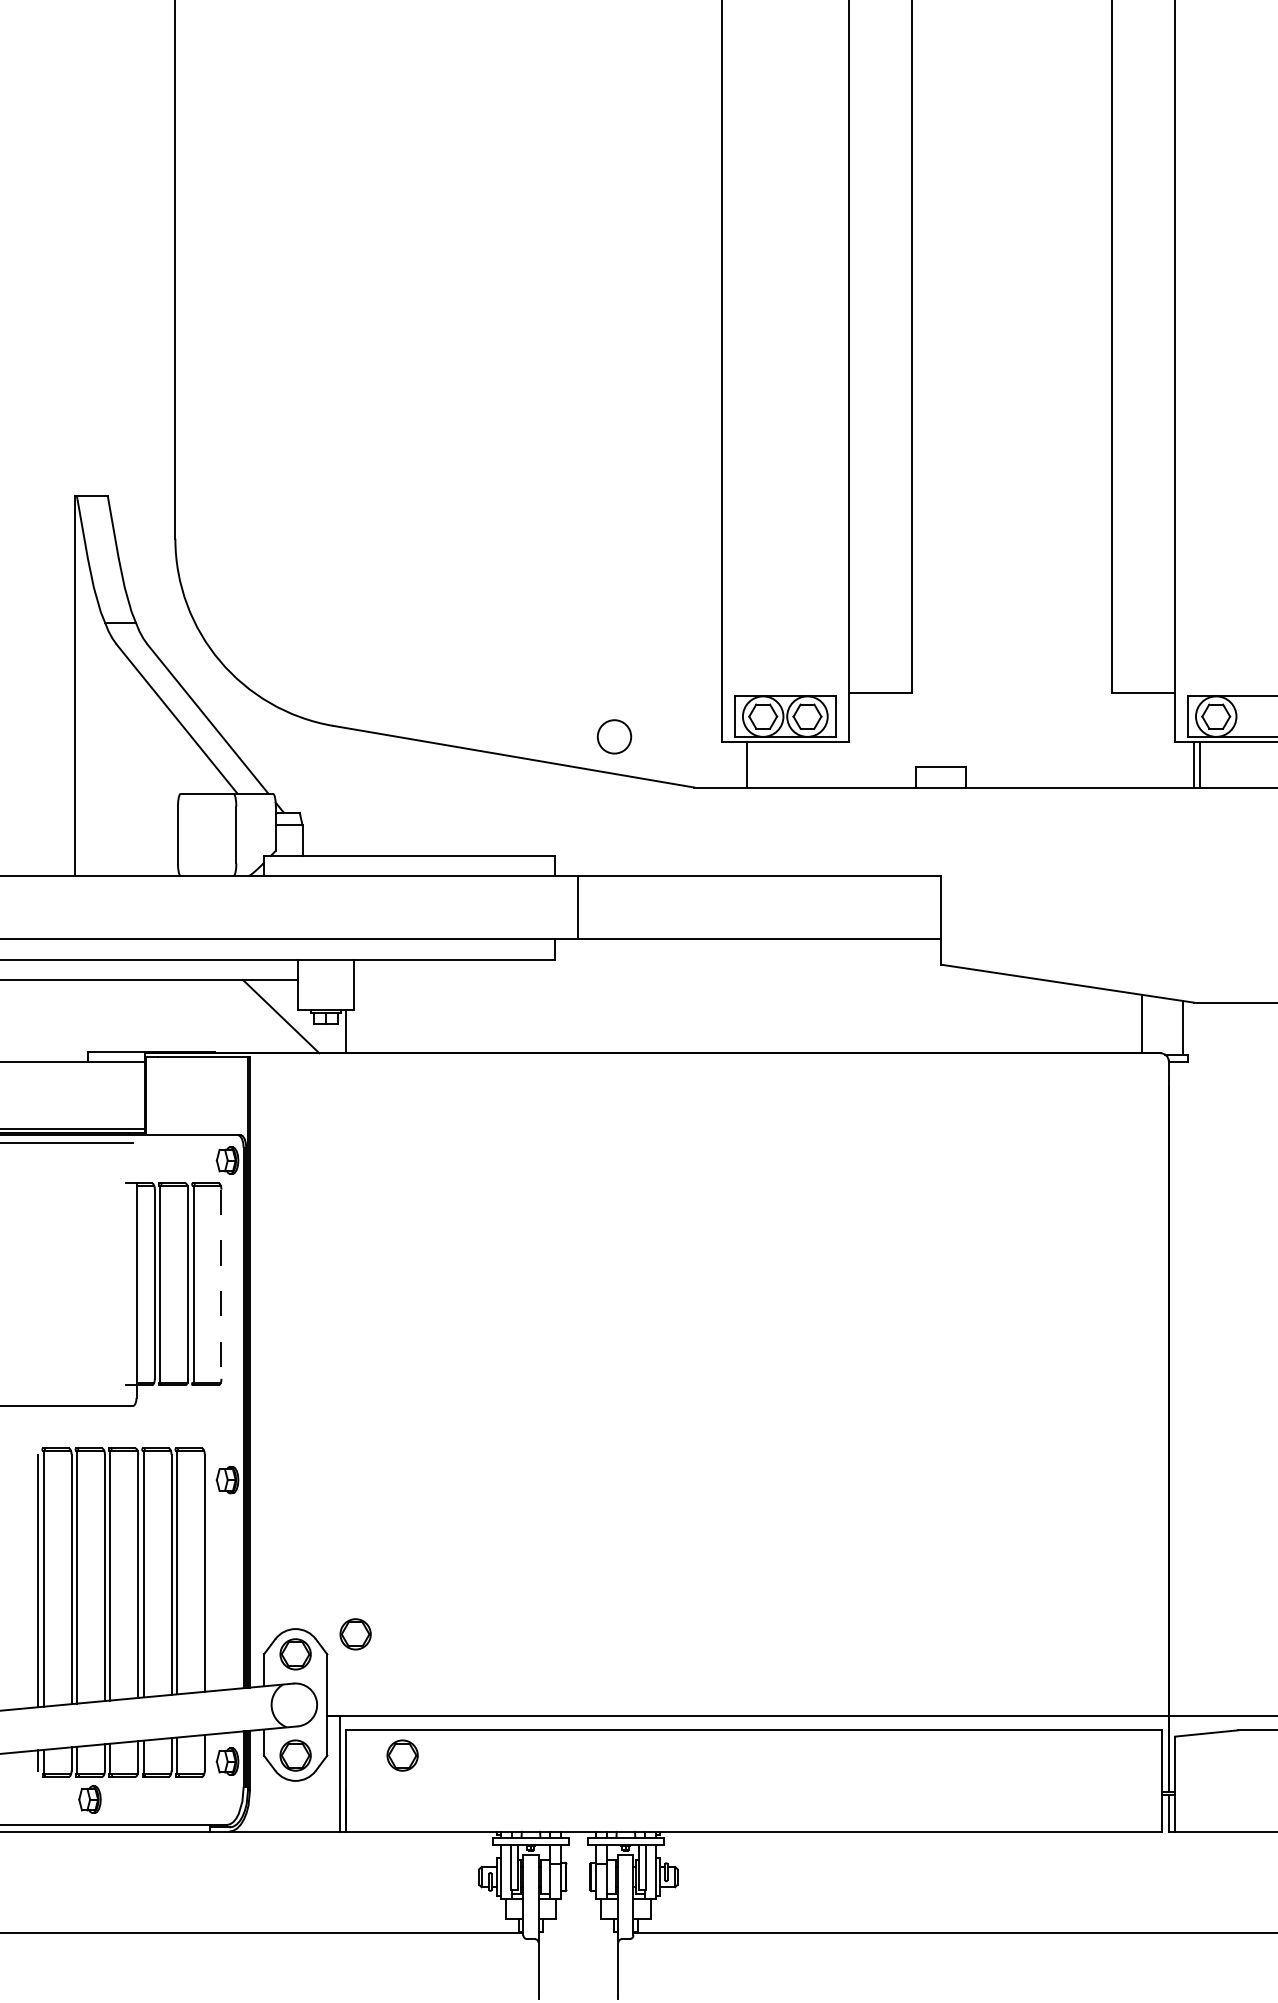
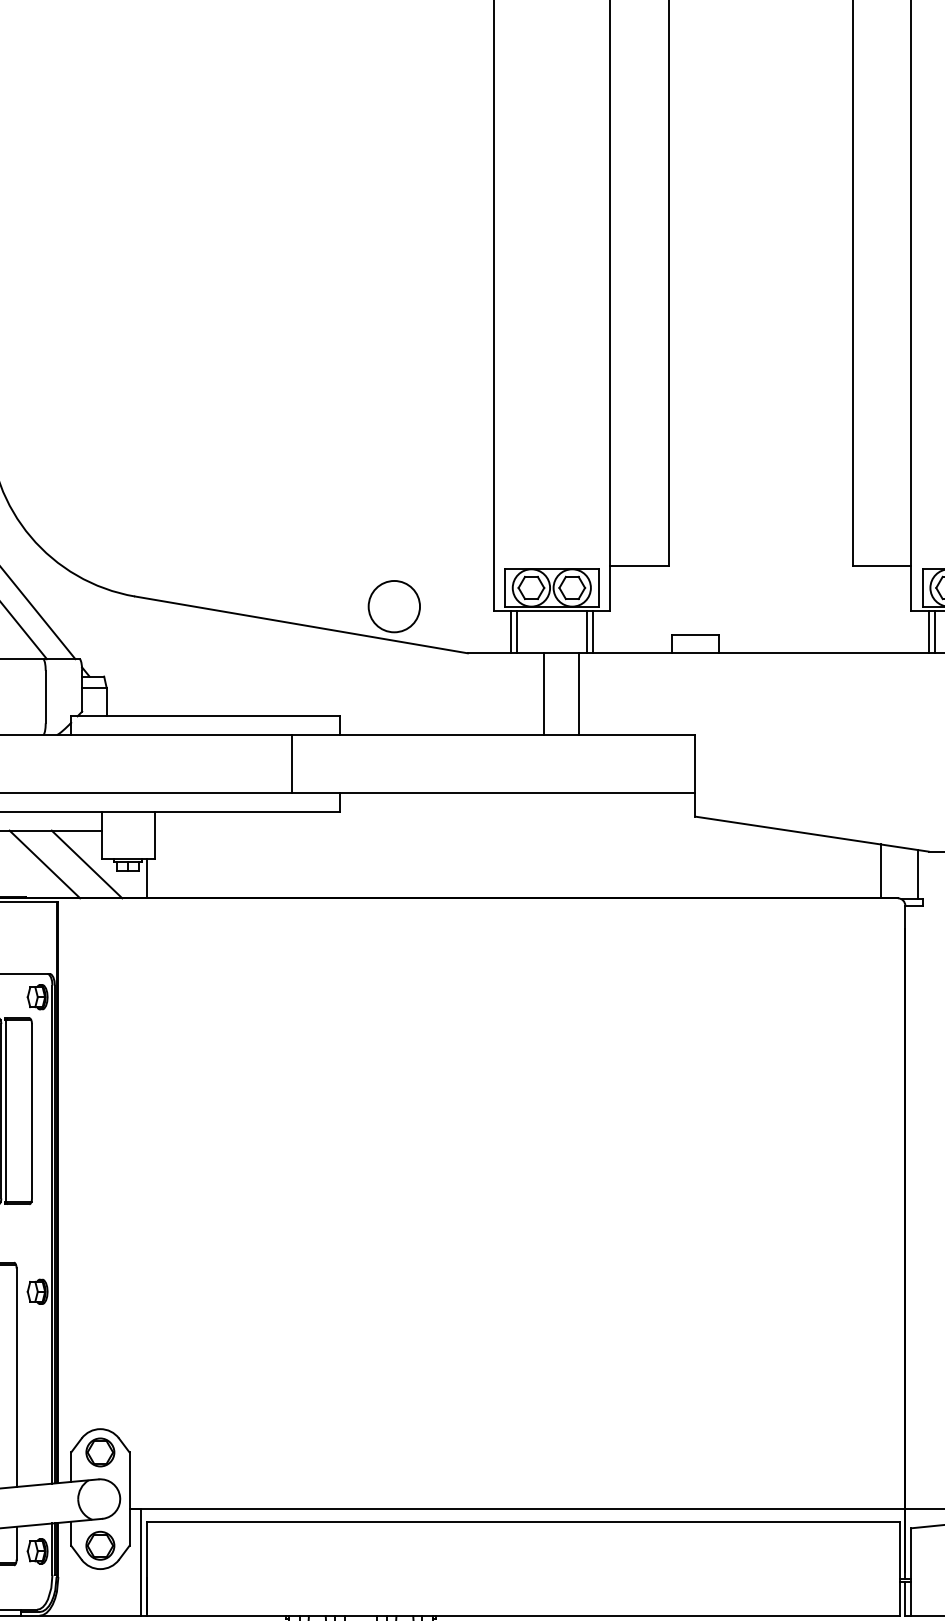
circle: (614, 736) -> (394, 606), size x1.67
line: (741, 764) -> (511, 632), added
line: (823, 764) -> (587, 632), added
line: (829, 764) -> (592, 632), added
line: (776, 831) -> (543, 693), added
line: (814, 831) -> (578, 693), added
line: (577, 907) -> (292, 763), moved
line: (235, 1016) -> (44, 864), added
line: (221, 1284) -> (32, 1111), dashed -> solid
part: (355, 1634) -> (155, 1434), removed
part: (402, 1755) -> (198, 1545), removed

